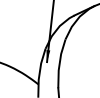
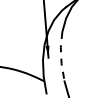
line: (59, 63) -> (61, 56), solid -> dashed

